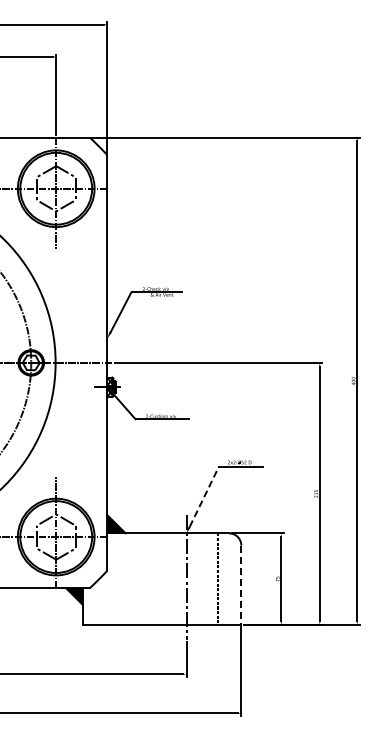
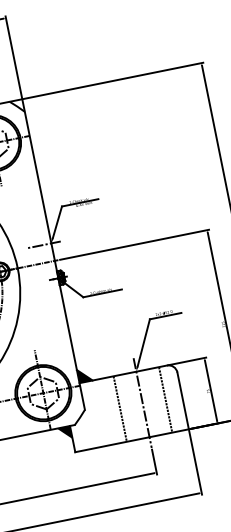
line: (97, 338) -> (44, 244), added
line: (204, 496) -> (143, 342), dashed -> solid
line: (154, 578) -> (119, 408), added
line: (241, 585) -> (183, 401), dashed -> solid

